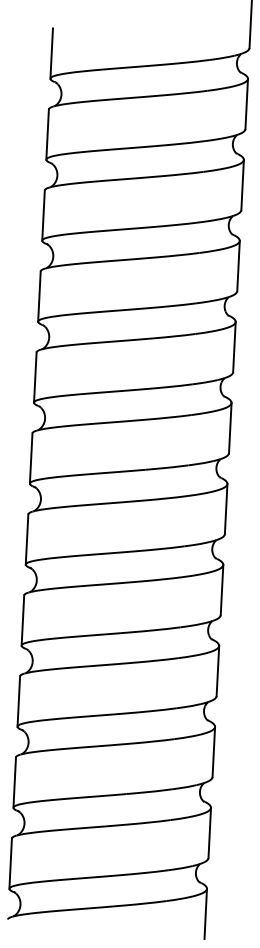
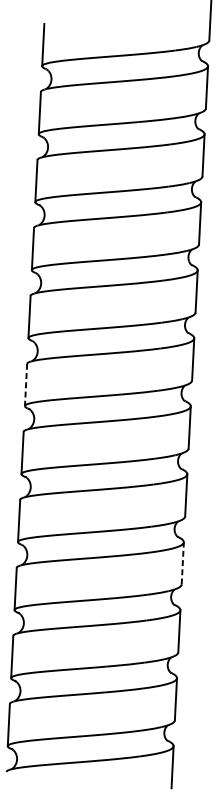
line: (31, 459) -> (26, 385), solid -> dashed
line: (217, 670) -> (182, 562), solid -> dashed

